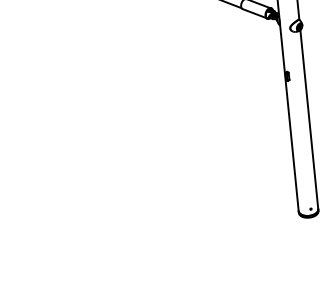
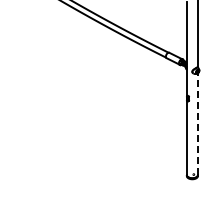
line: (308, 120) -> (197, 124), solid -> dashed

